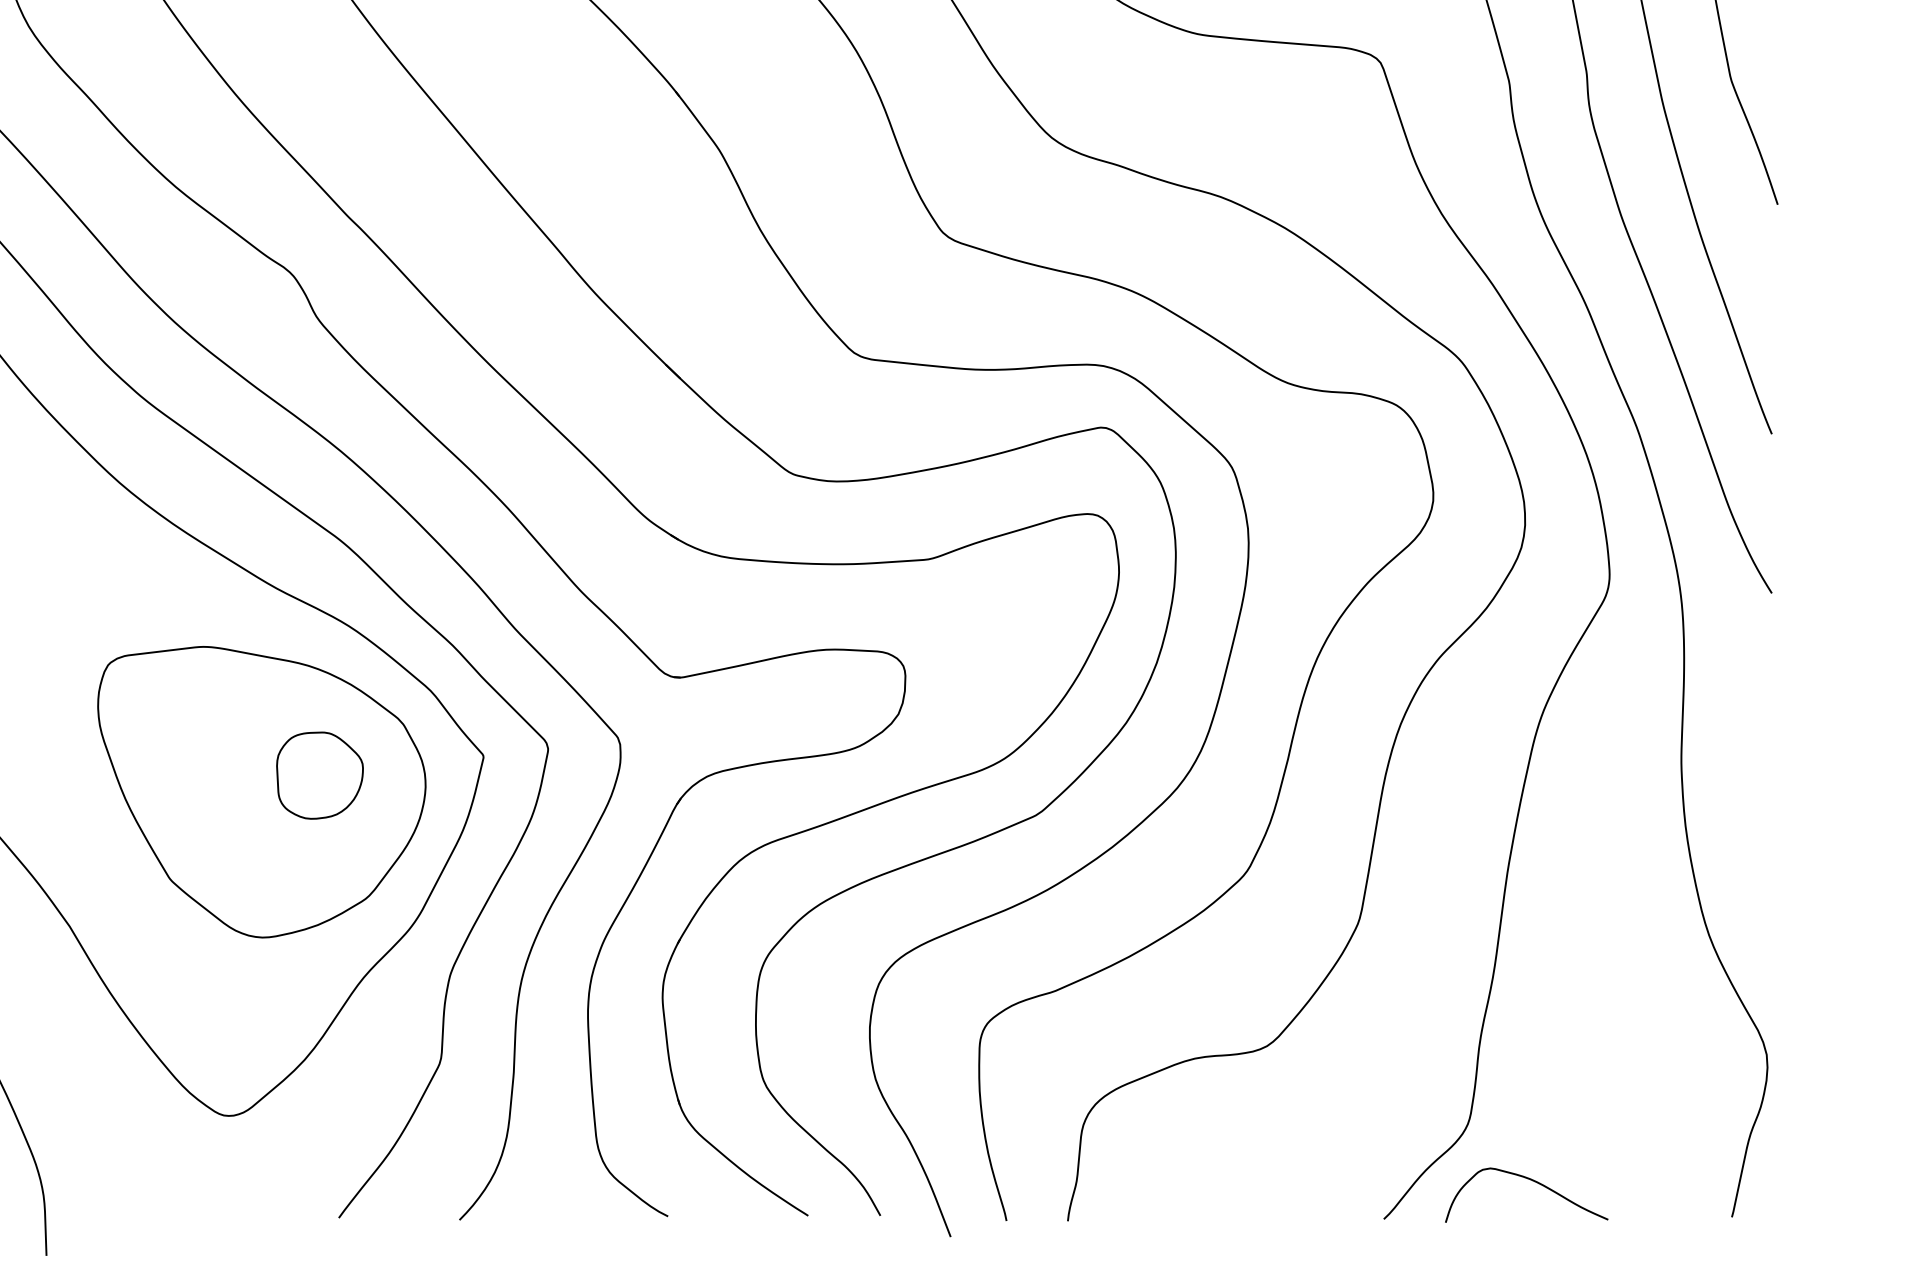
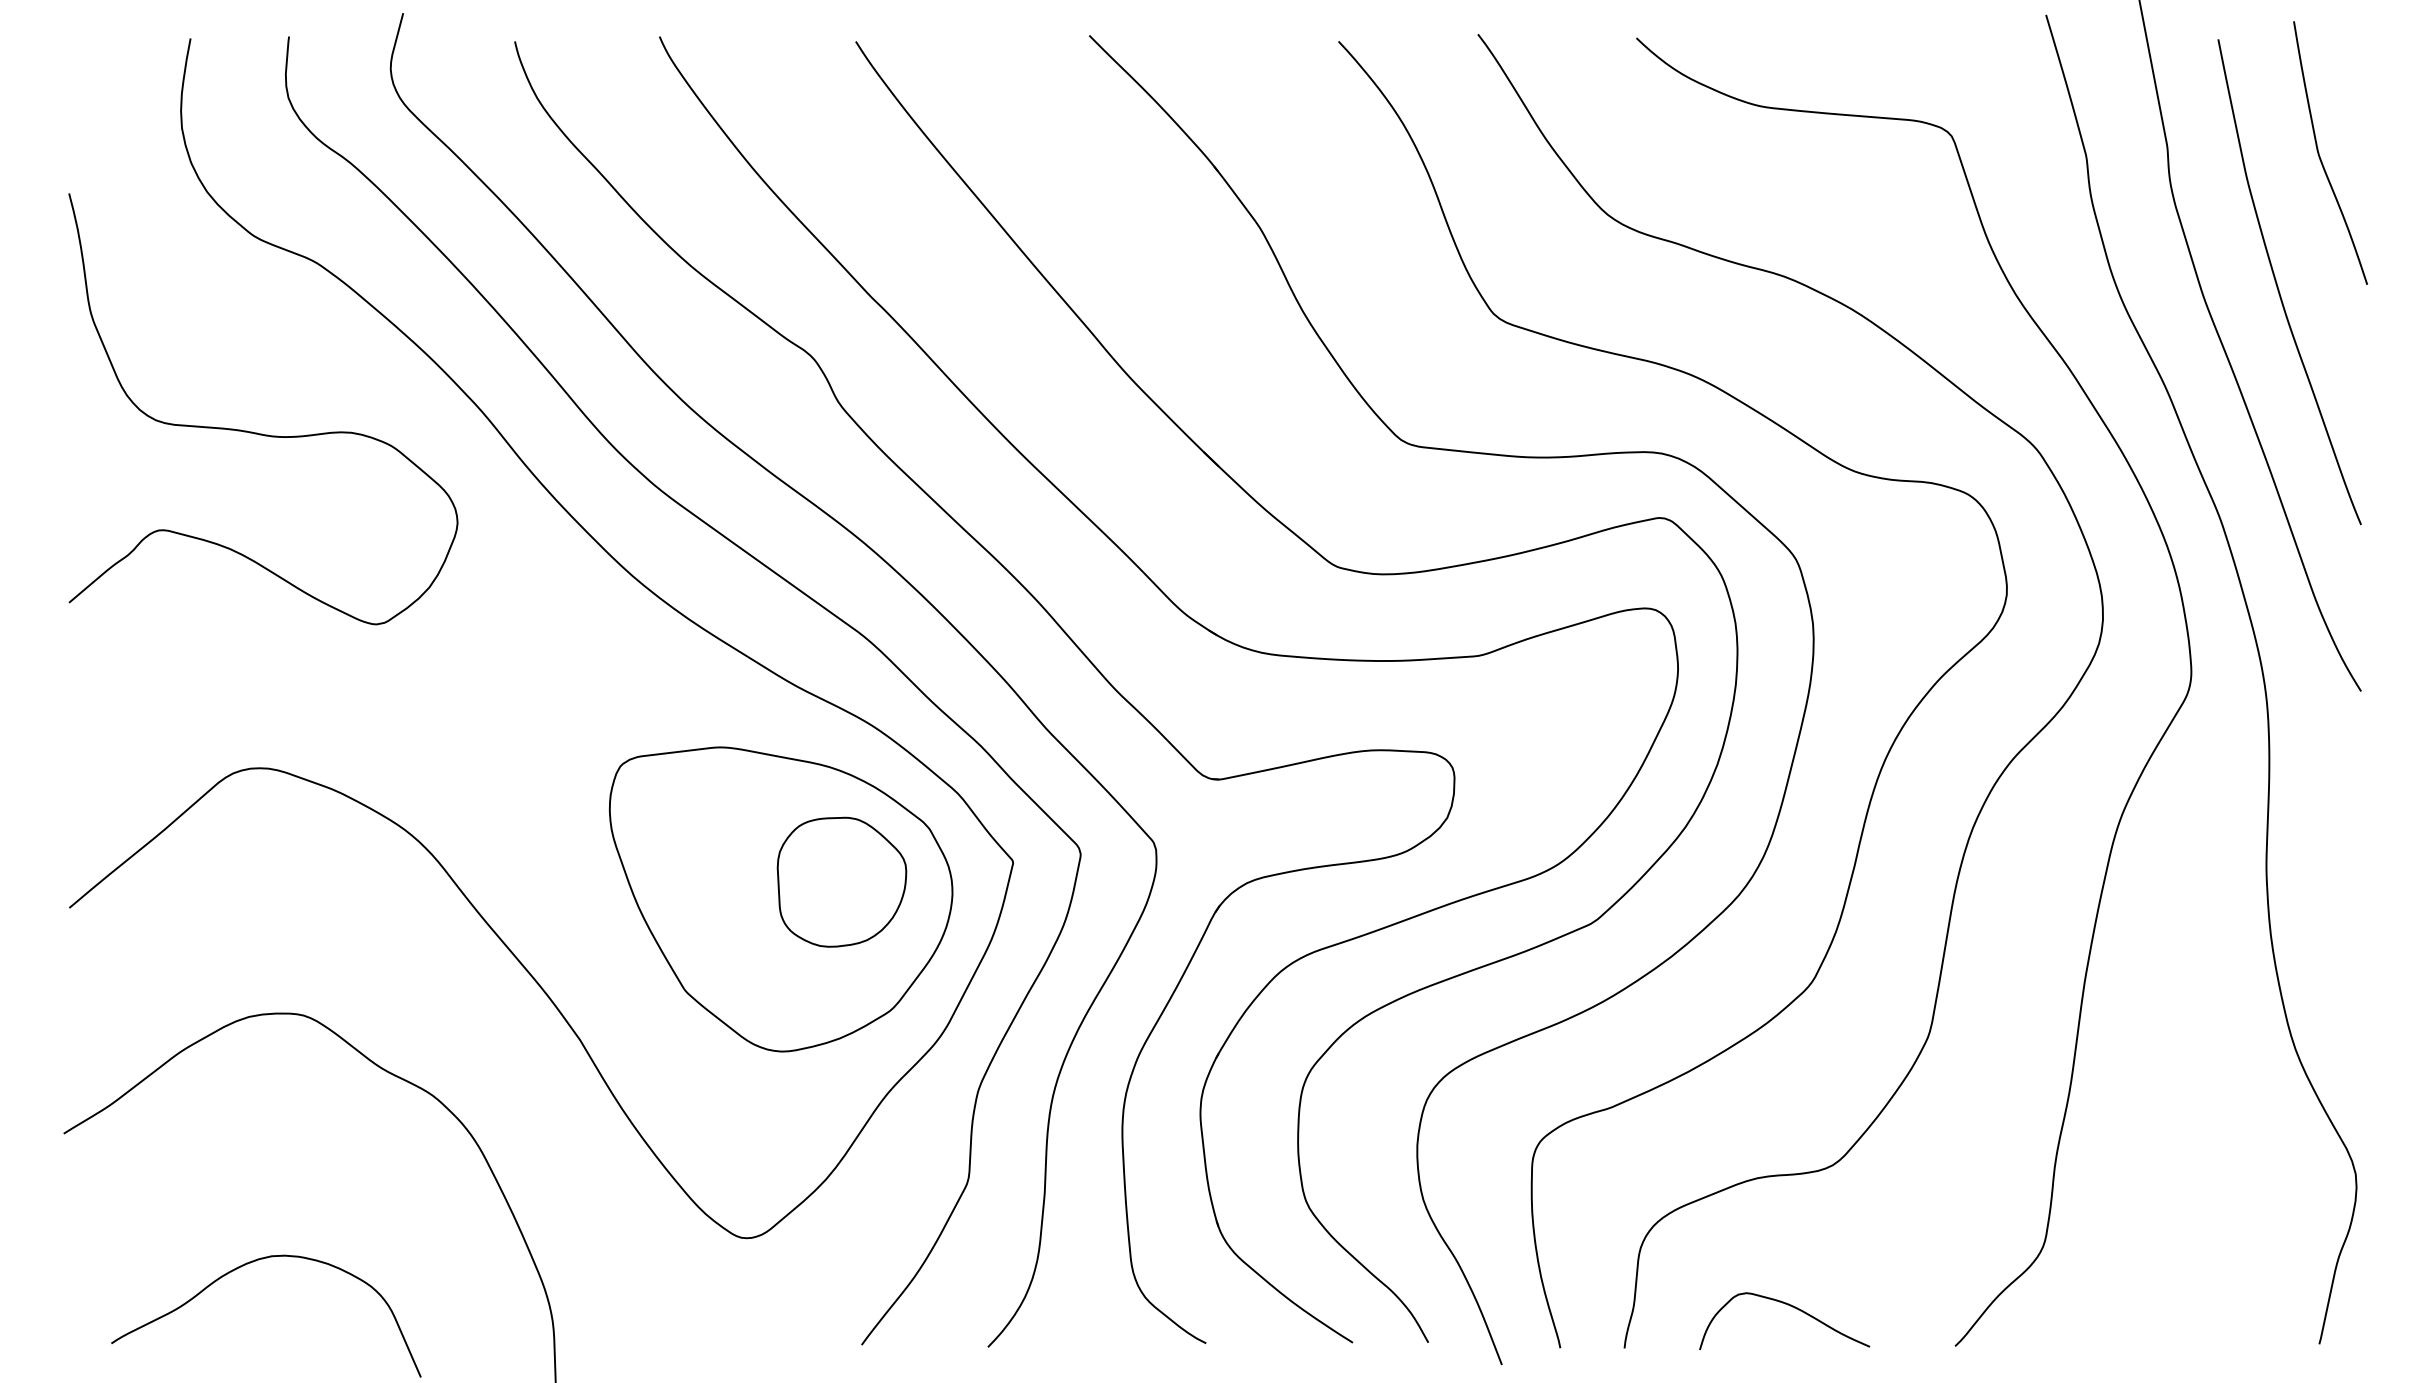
part: (319, 775) -> (841, 881), size x1.43
curve: (1534, 1182) -> (1792, 1307), moved

